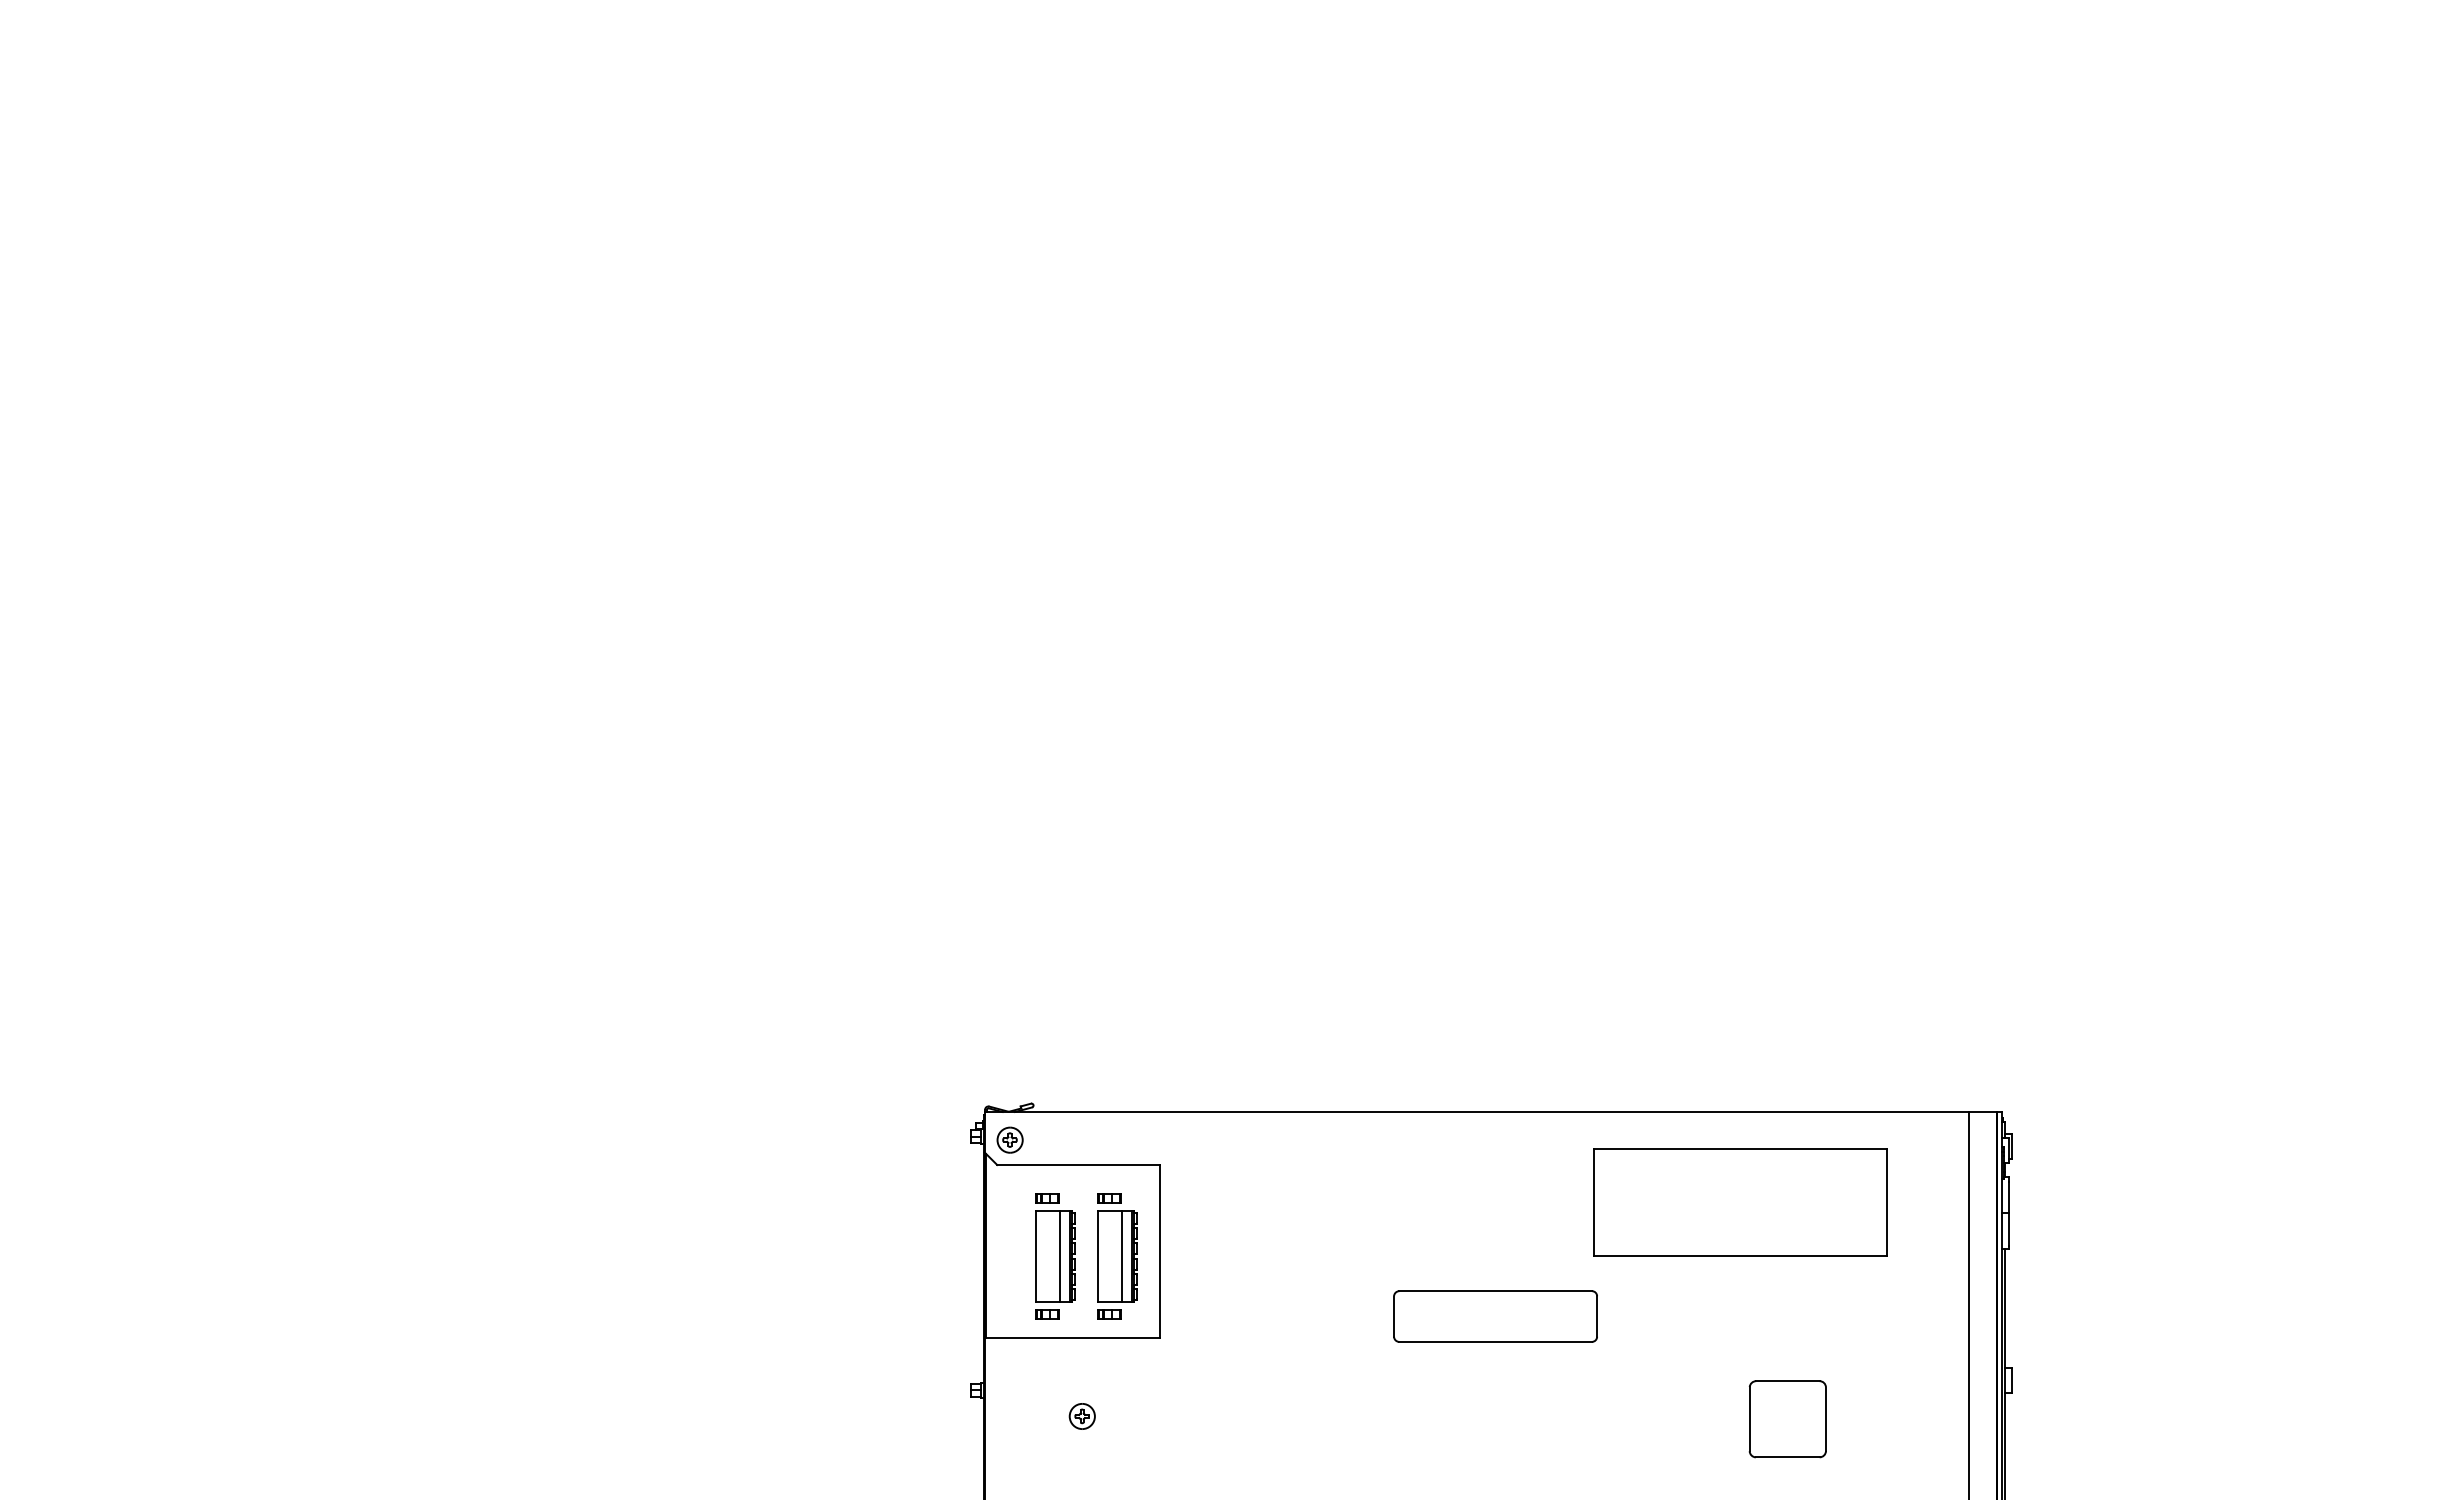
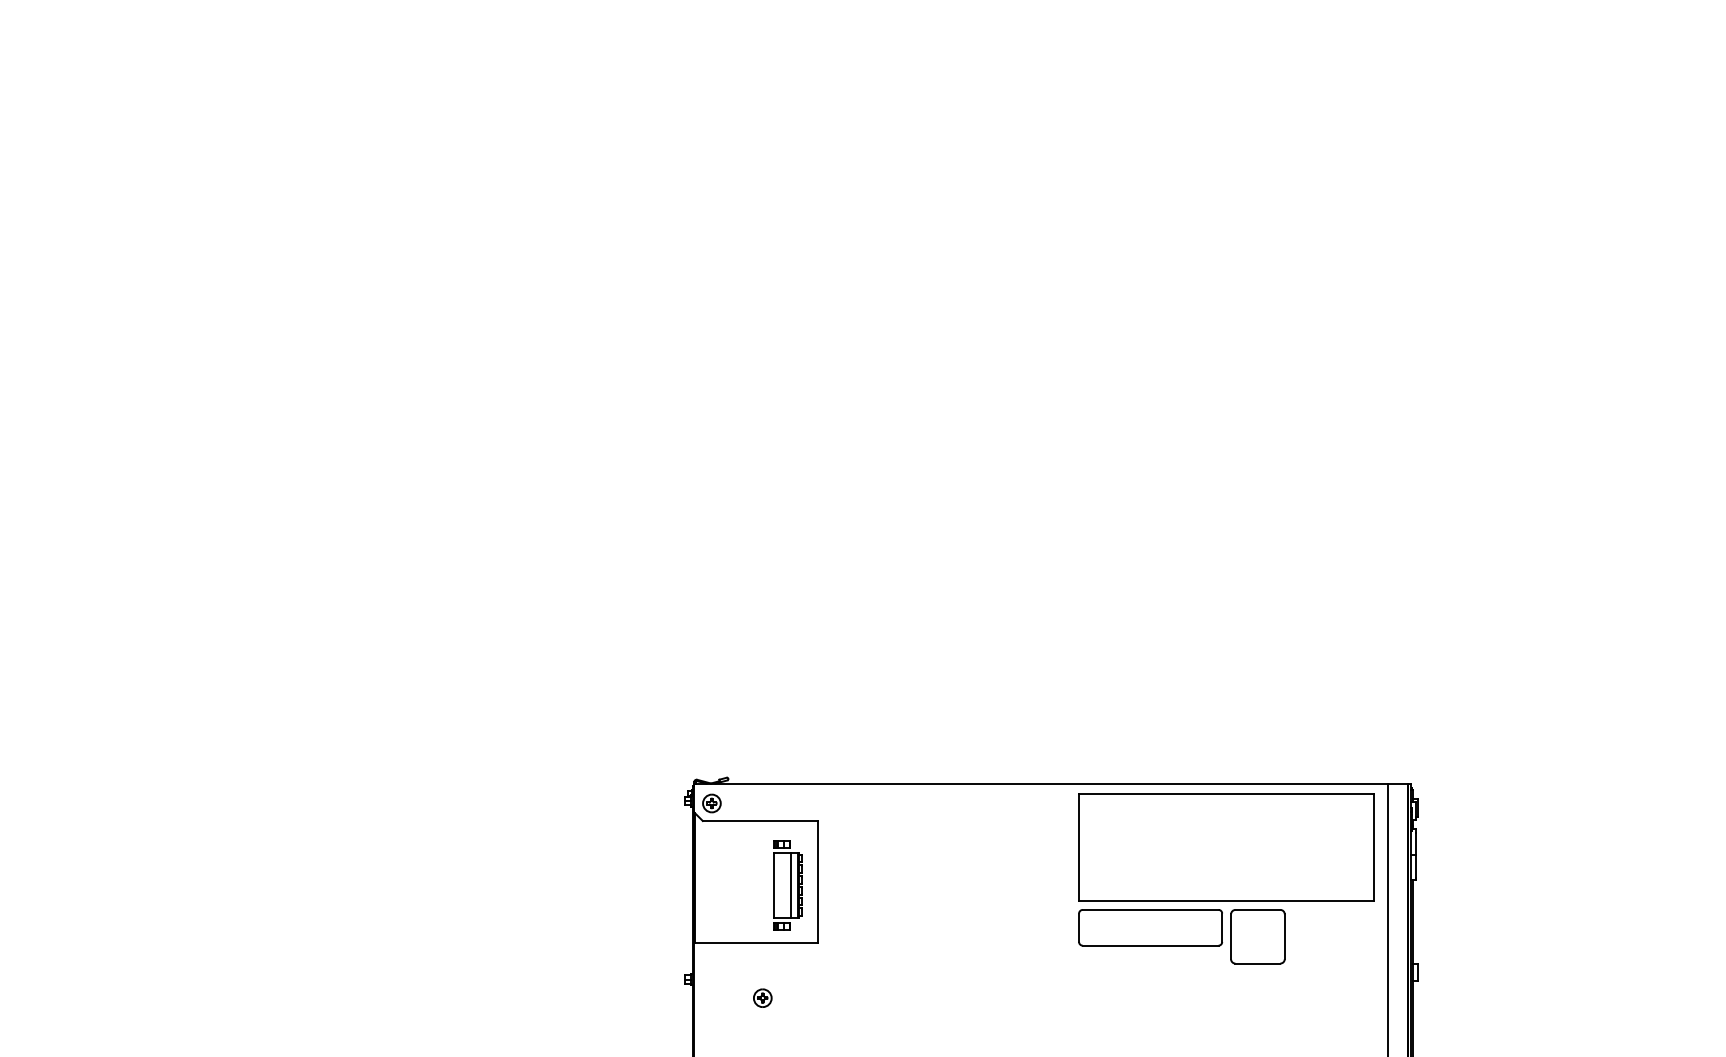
part: (1740, 1201) -> (1226, 846), size x1.43
part: (1055, 1256) -> (743, 885), removed
part: (1495, 1316) -> (1150, 927), moved
part: (1787, 1419) -> (1257, 936), moved

